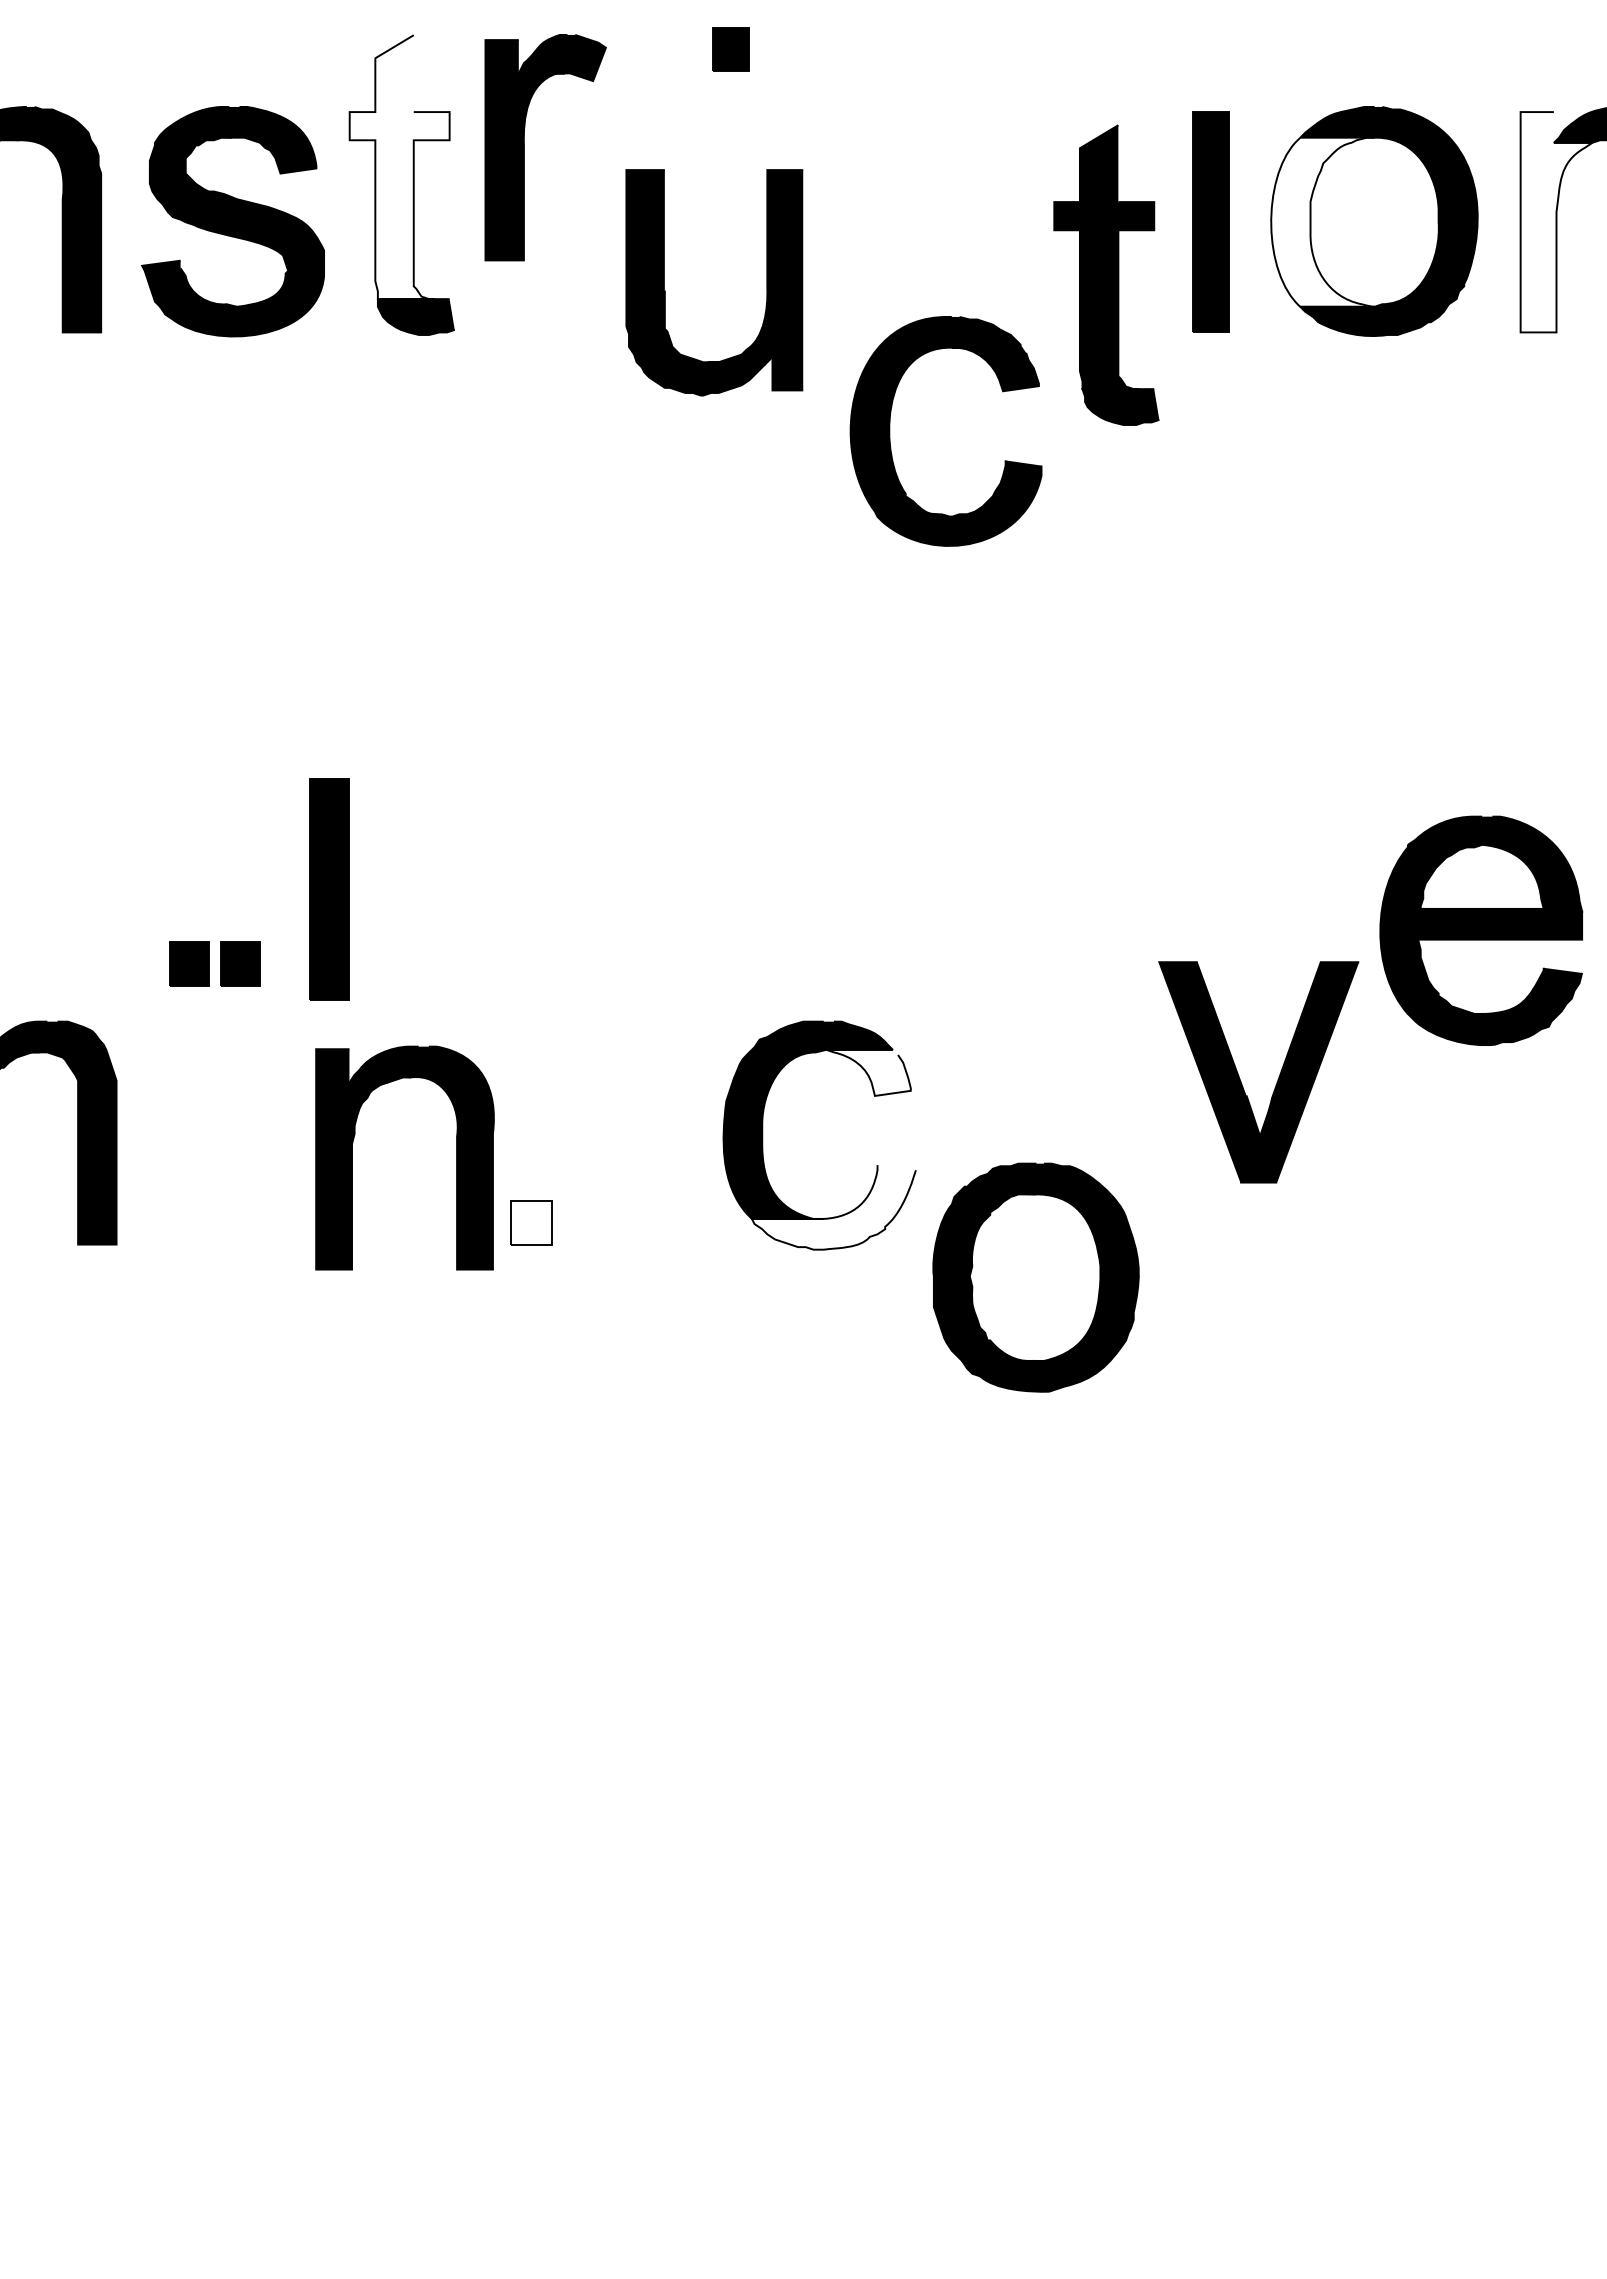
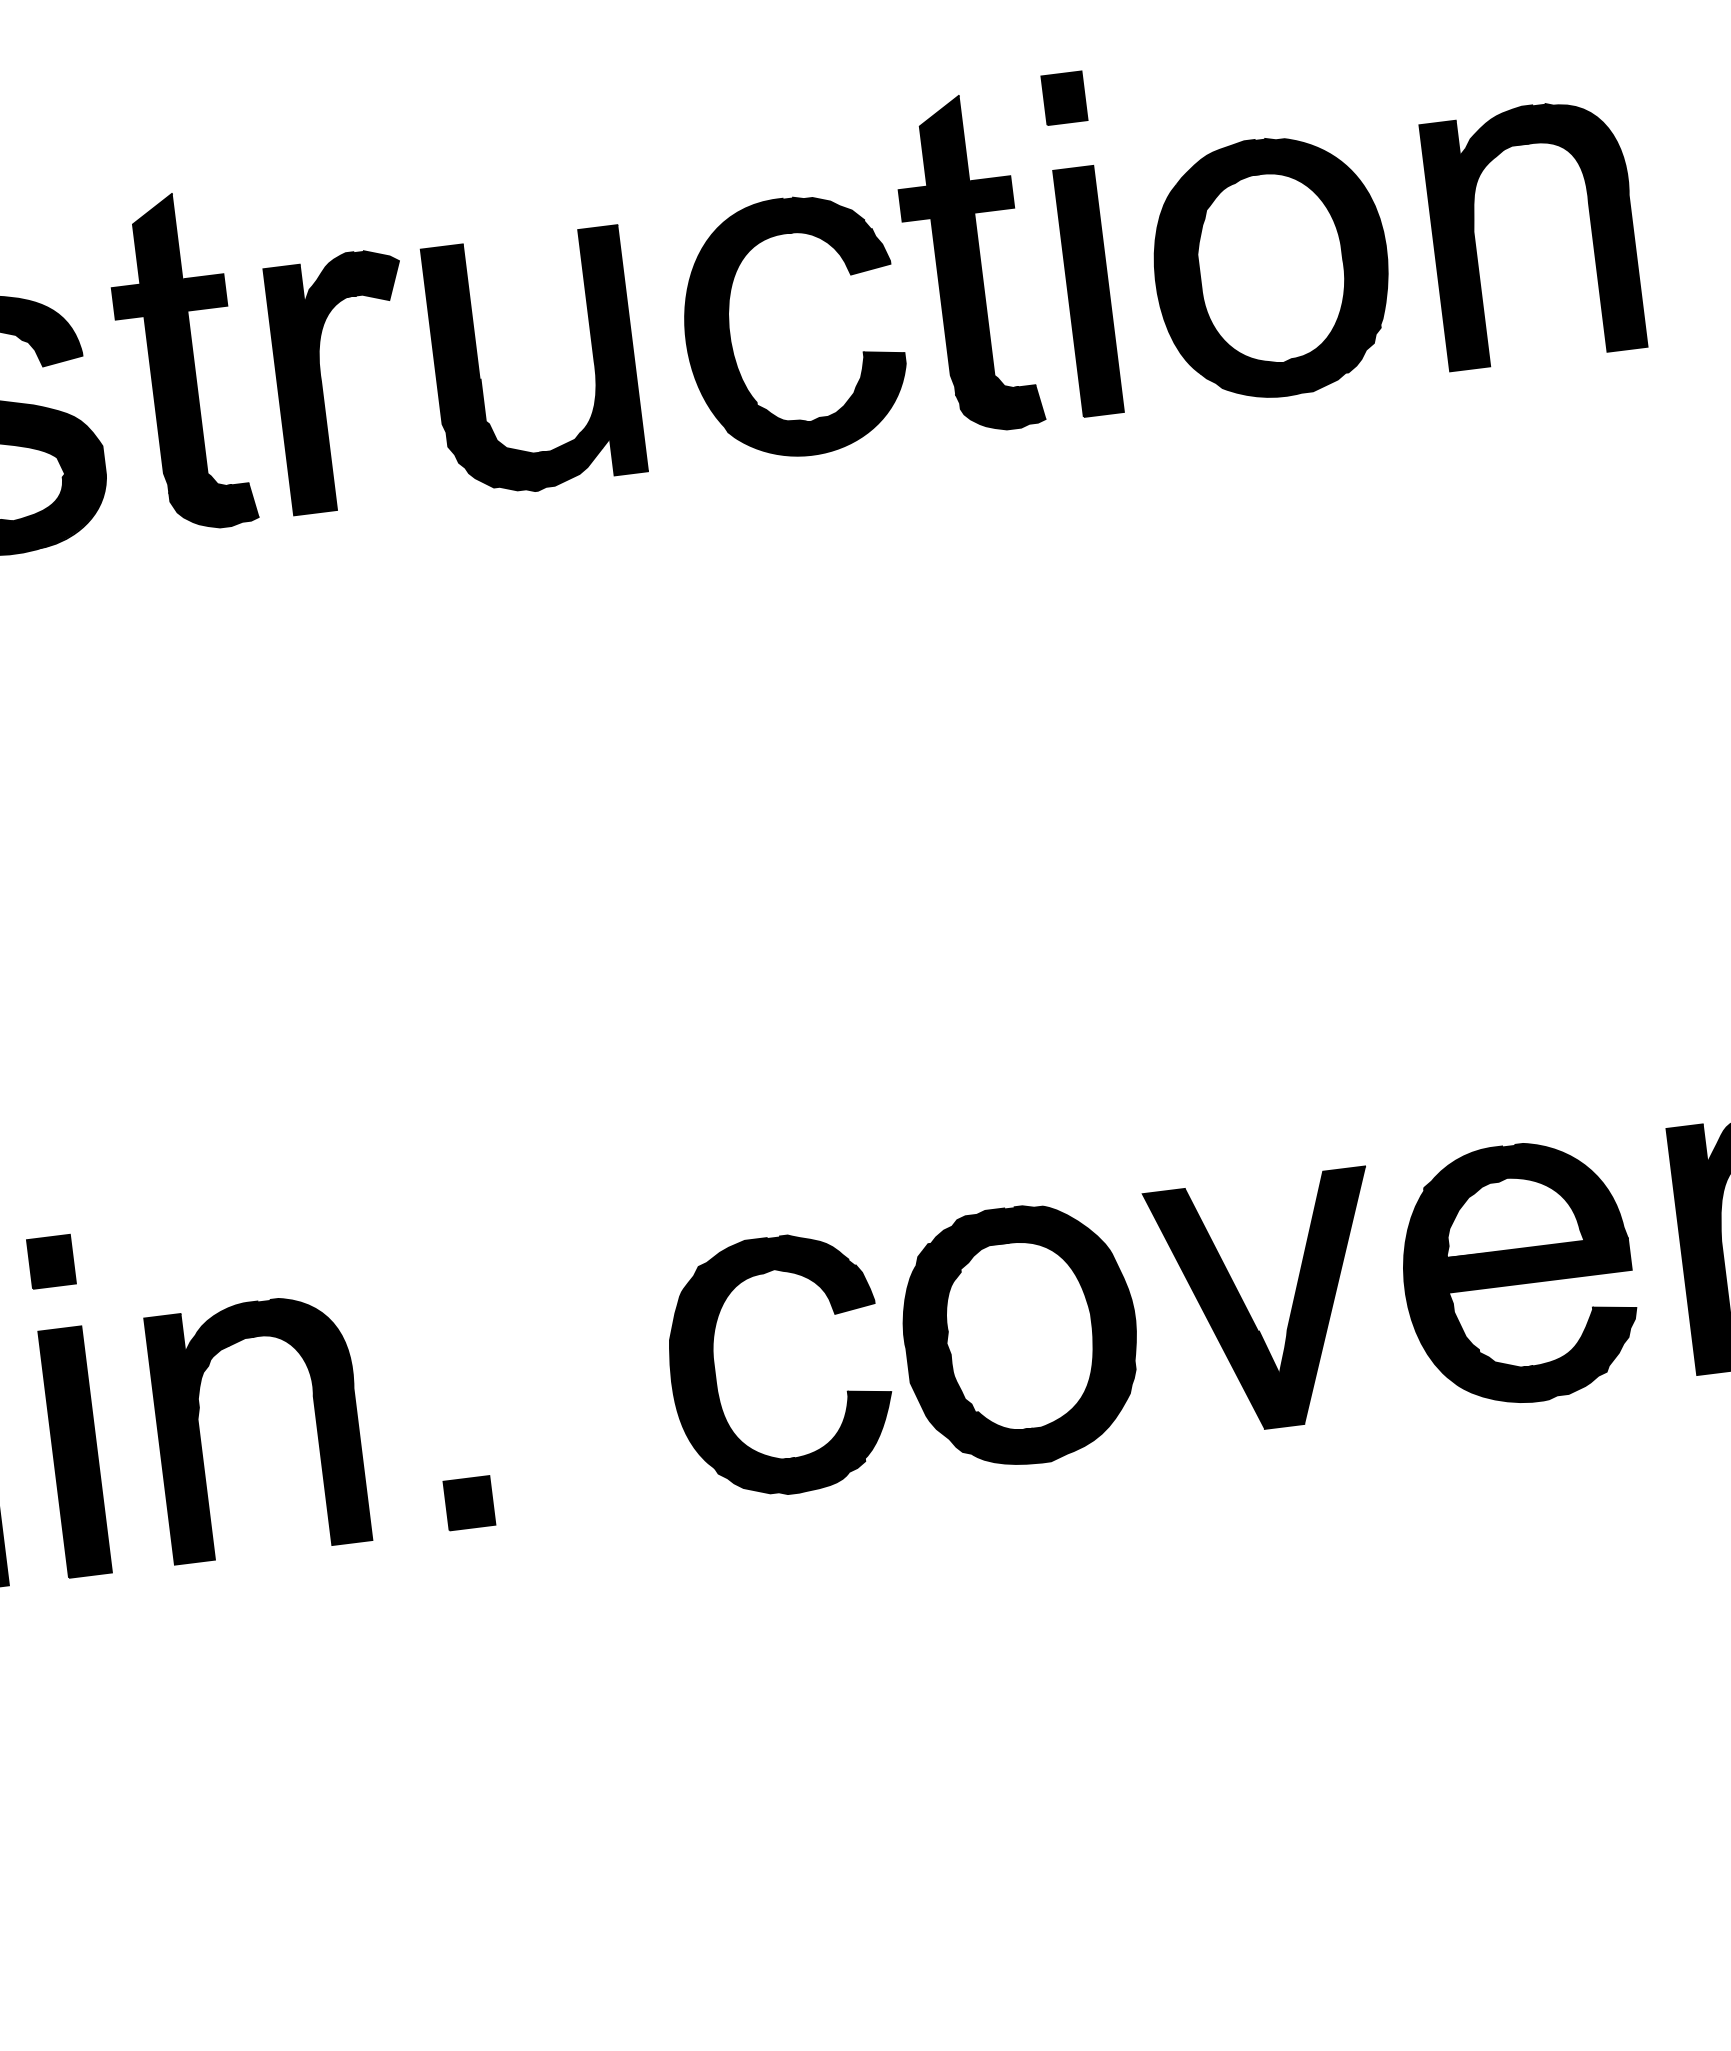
part: (730, 49) -> (1064, 98), moved
part: (524, 147) -> (321, 383), moved
fill: (399, 167) -> (175, 343), added
fill: (1322, 221) -> (1213, 275), added
fill: (1556, 222) -> (1474, 243), added
part: (1106, 274) -> (967, 263), moved
part: (665, 290) -> (481, 378), moved
part: (890, 431) -> (730, 335), moved
part: (329, 889) -> (75, 1452), moved
part: (1481, 930) -> (1518, 1273), moved
part: (240, 963) -> (108, 1254), removed
fill: (868, 1072) -> (824, 1288), added
part: (1240, 1078) -> (1249, 1312), moved
part: (352, 1157) -> (199, 1434), moved
fill: (833, 1207) -> (804, 1444), added
fill: (531, 1222) -> (469, 1502), added
part: (1035, 1277) -> (1020, 1335), moved

